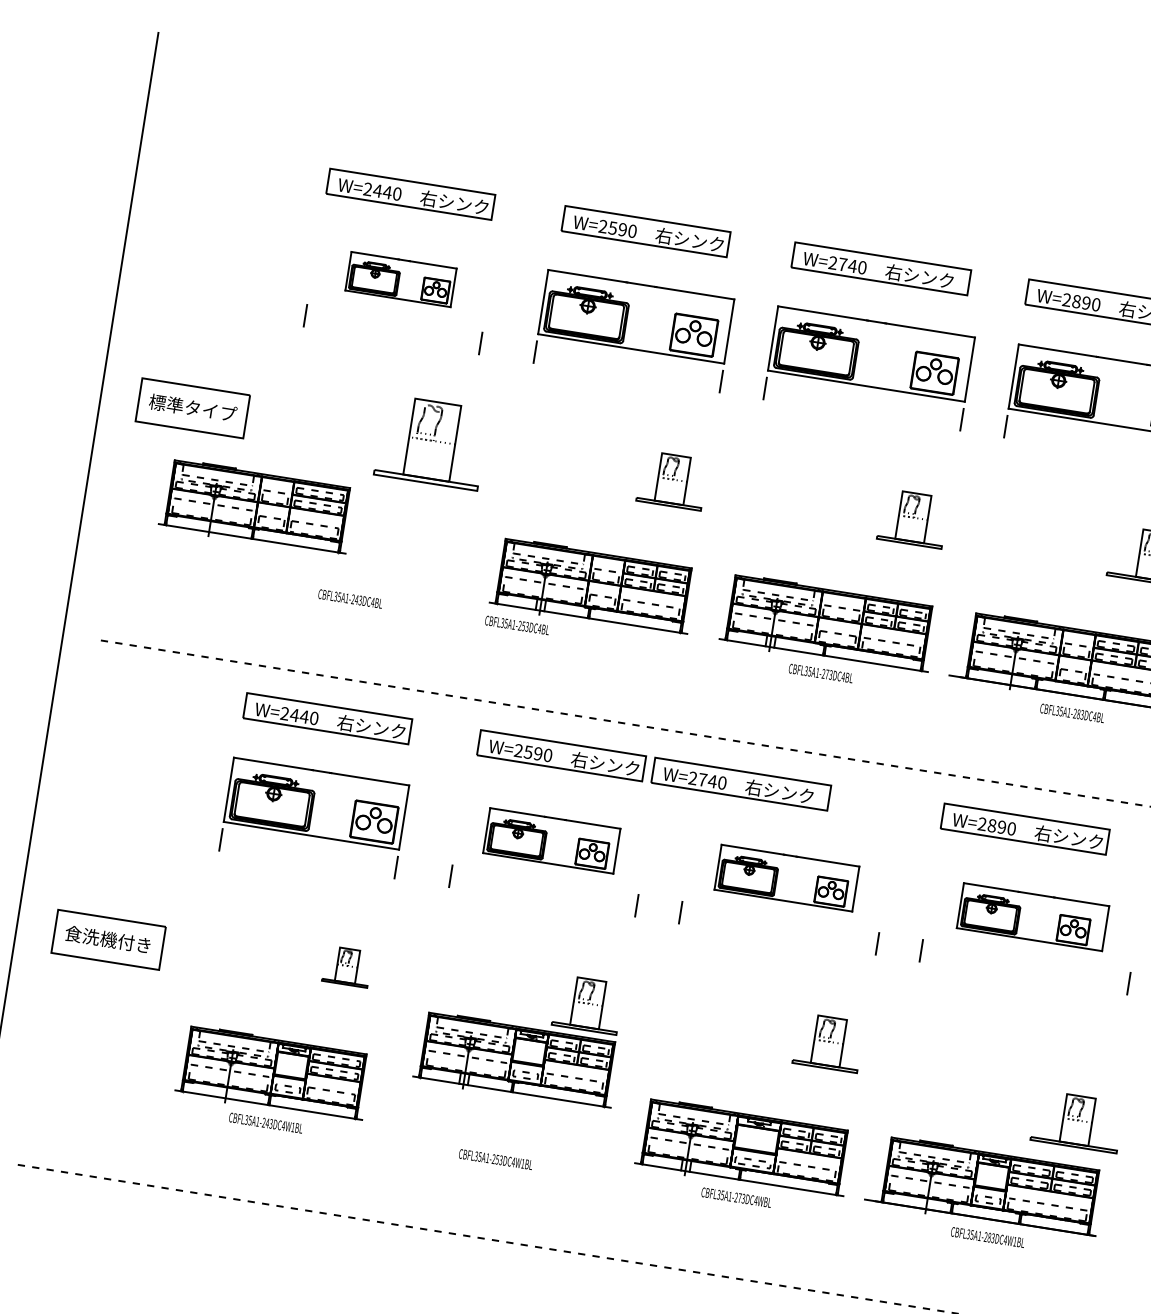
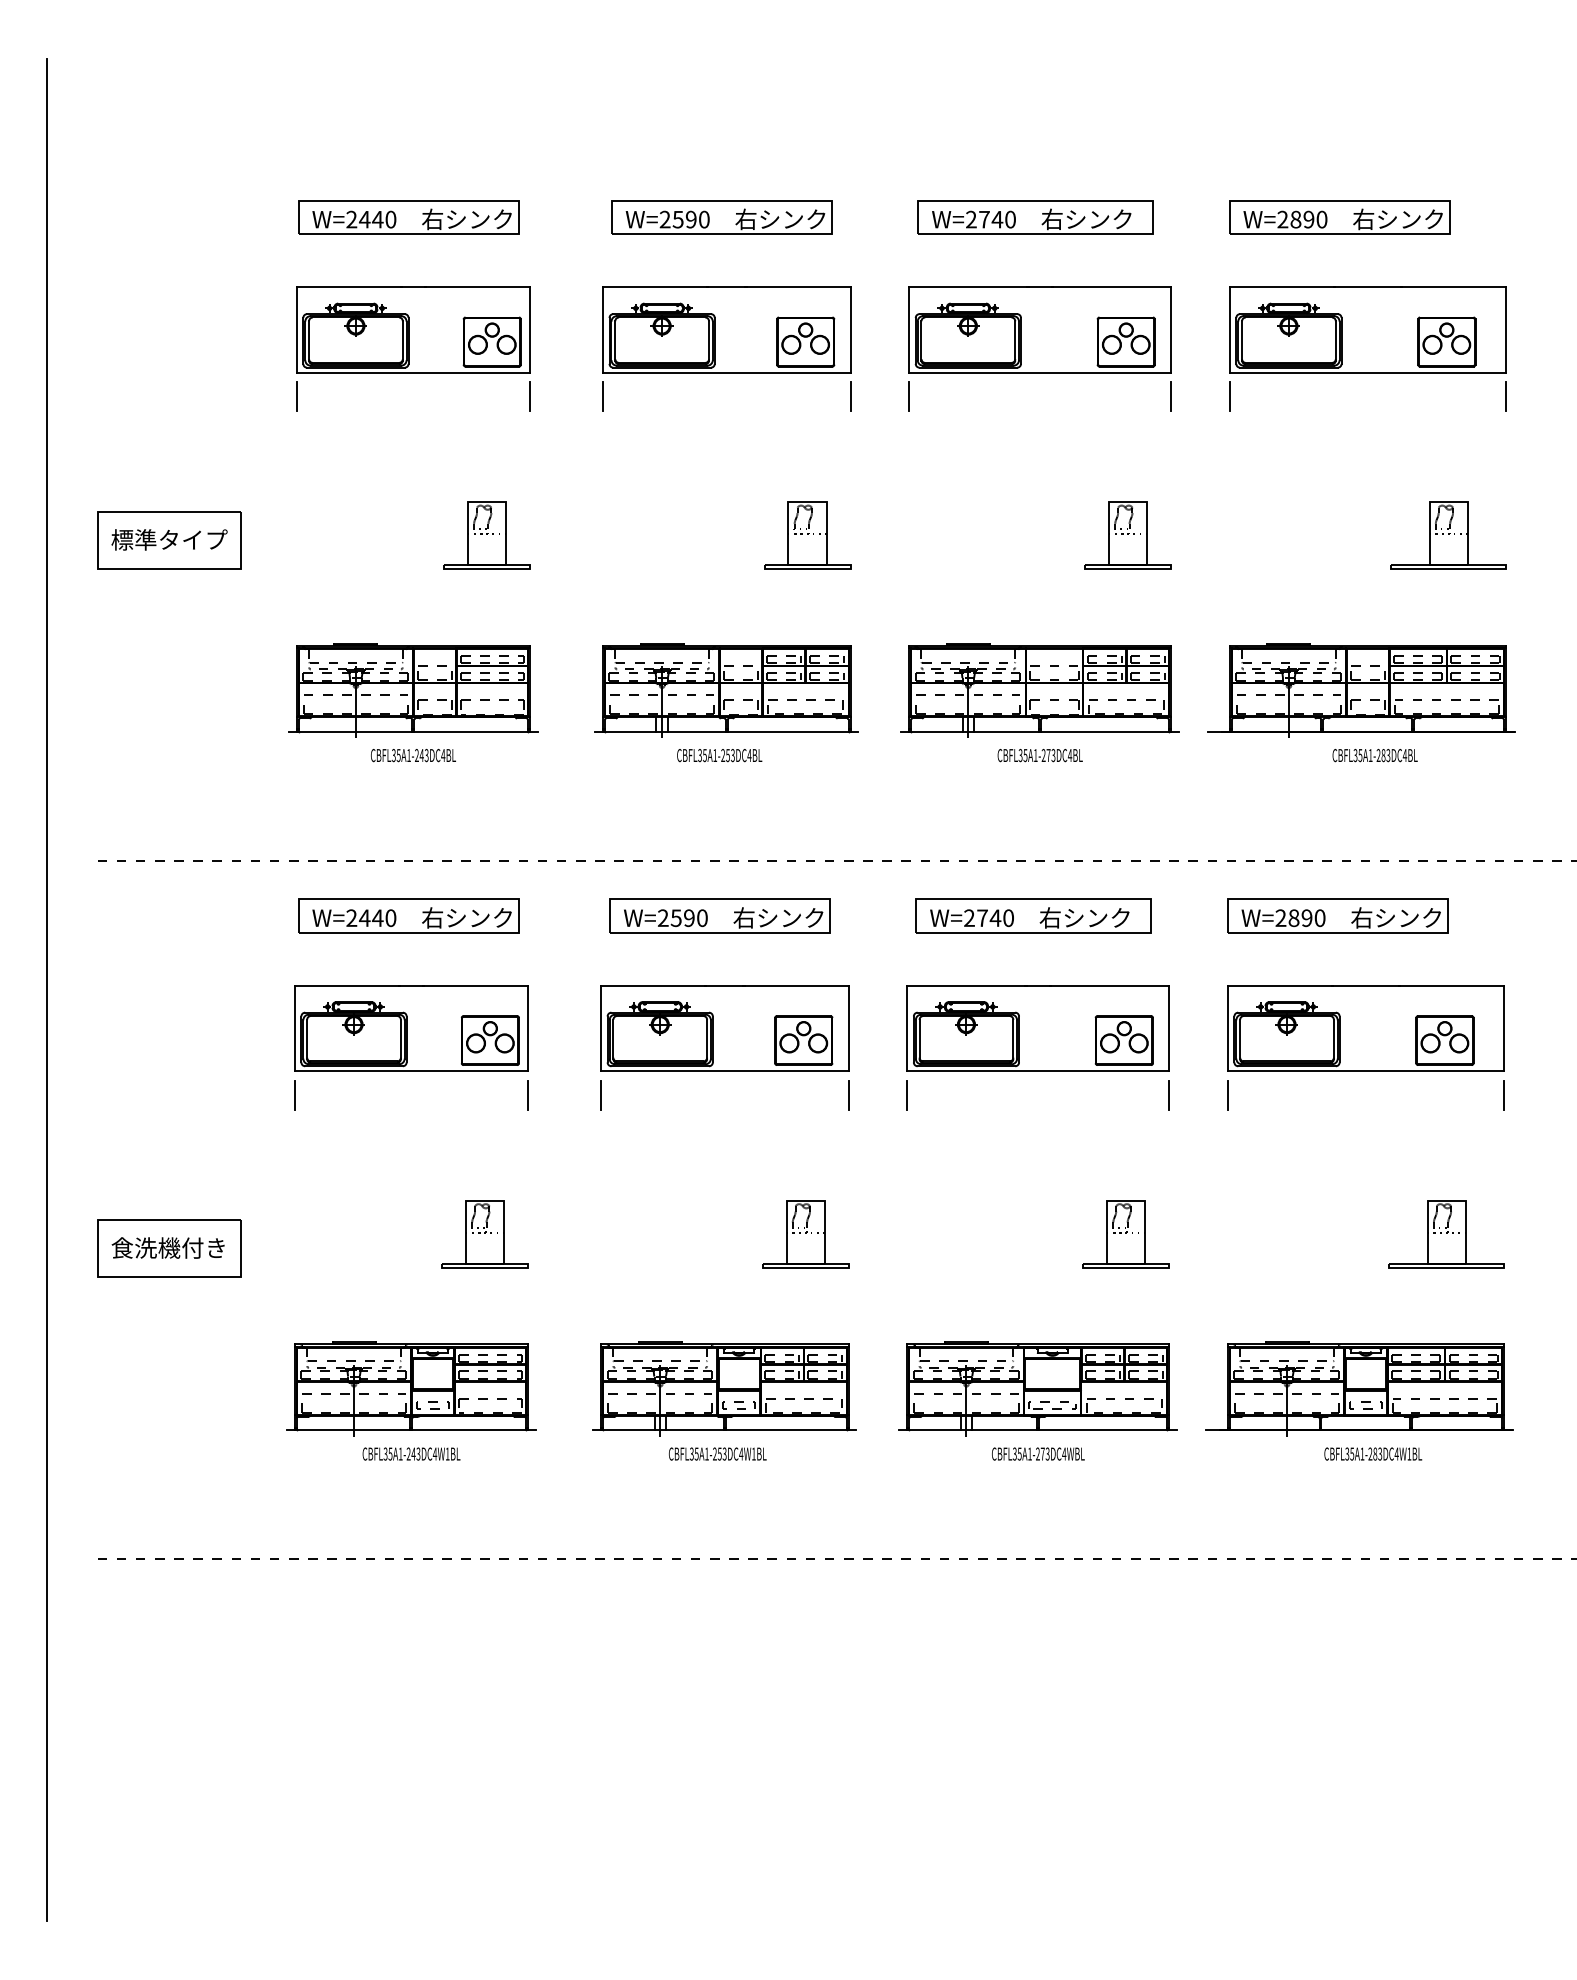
part: (401, 279) -> (413, 329), size x1.67
part: (431, 442) -> (486, 535), size x0.62
part: (257, 508) -> (413, 690), moved
text: (517, 625) -> (719, 755), moved
part: (741, 783) -> (1033, 915), moved
part: (551, 840) -> (724, 1028), size x1.43
part: (786, 878) -> (1037, 1028), size x1.43
part: (1032, 917) -> (1365, 1028), size x1.43
part: (346, 966) -> (484, 1234), size x1.43
part: (516, 1060) -> (724, 1388), moved
part: (1077, 1121) -> (1446, 1234), moved

